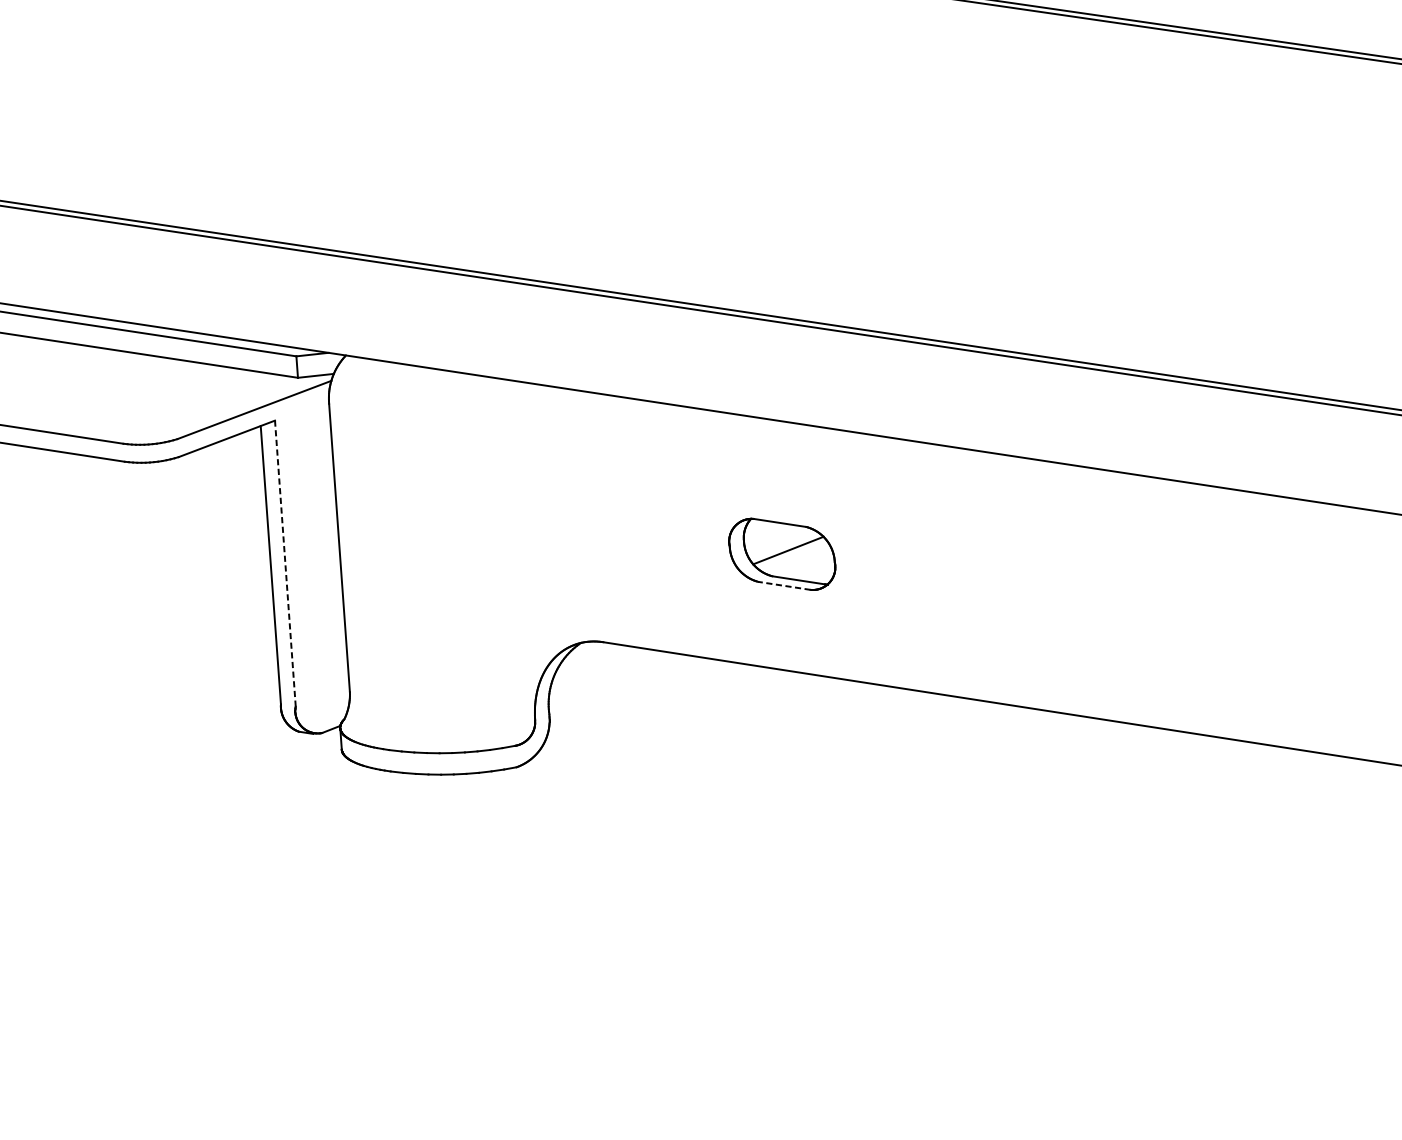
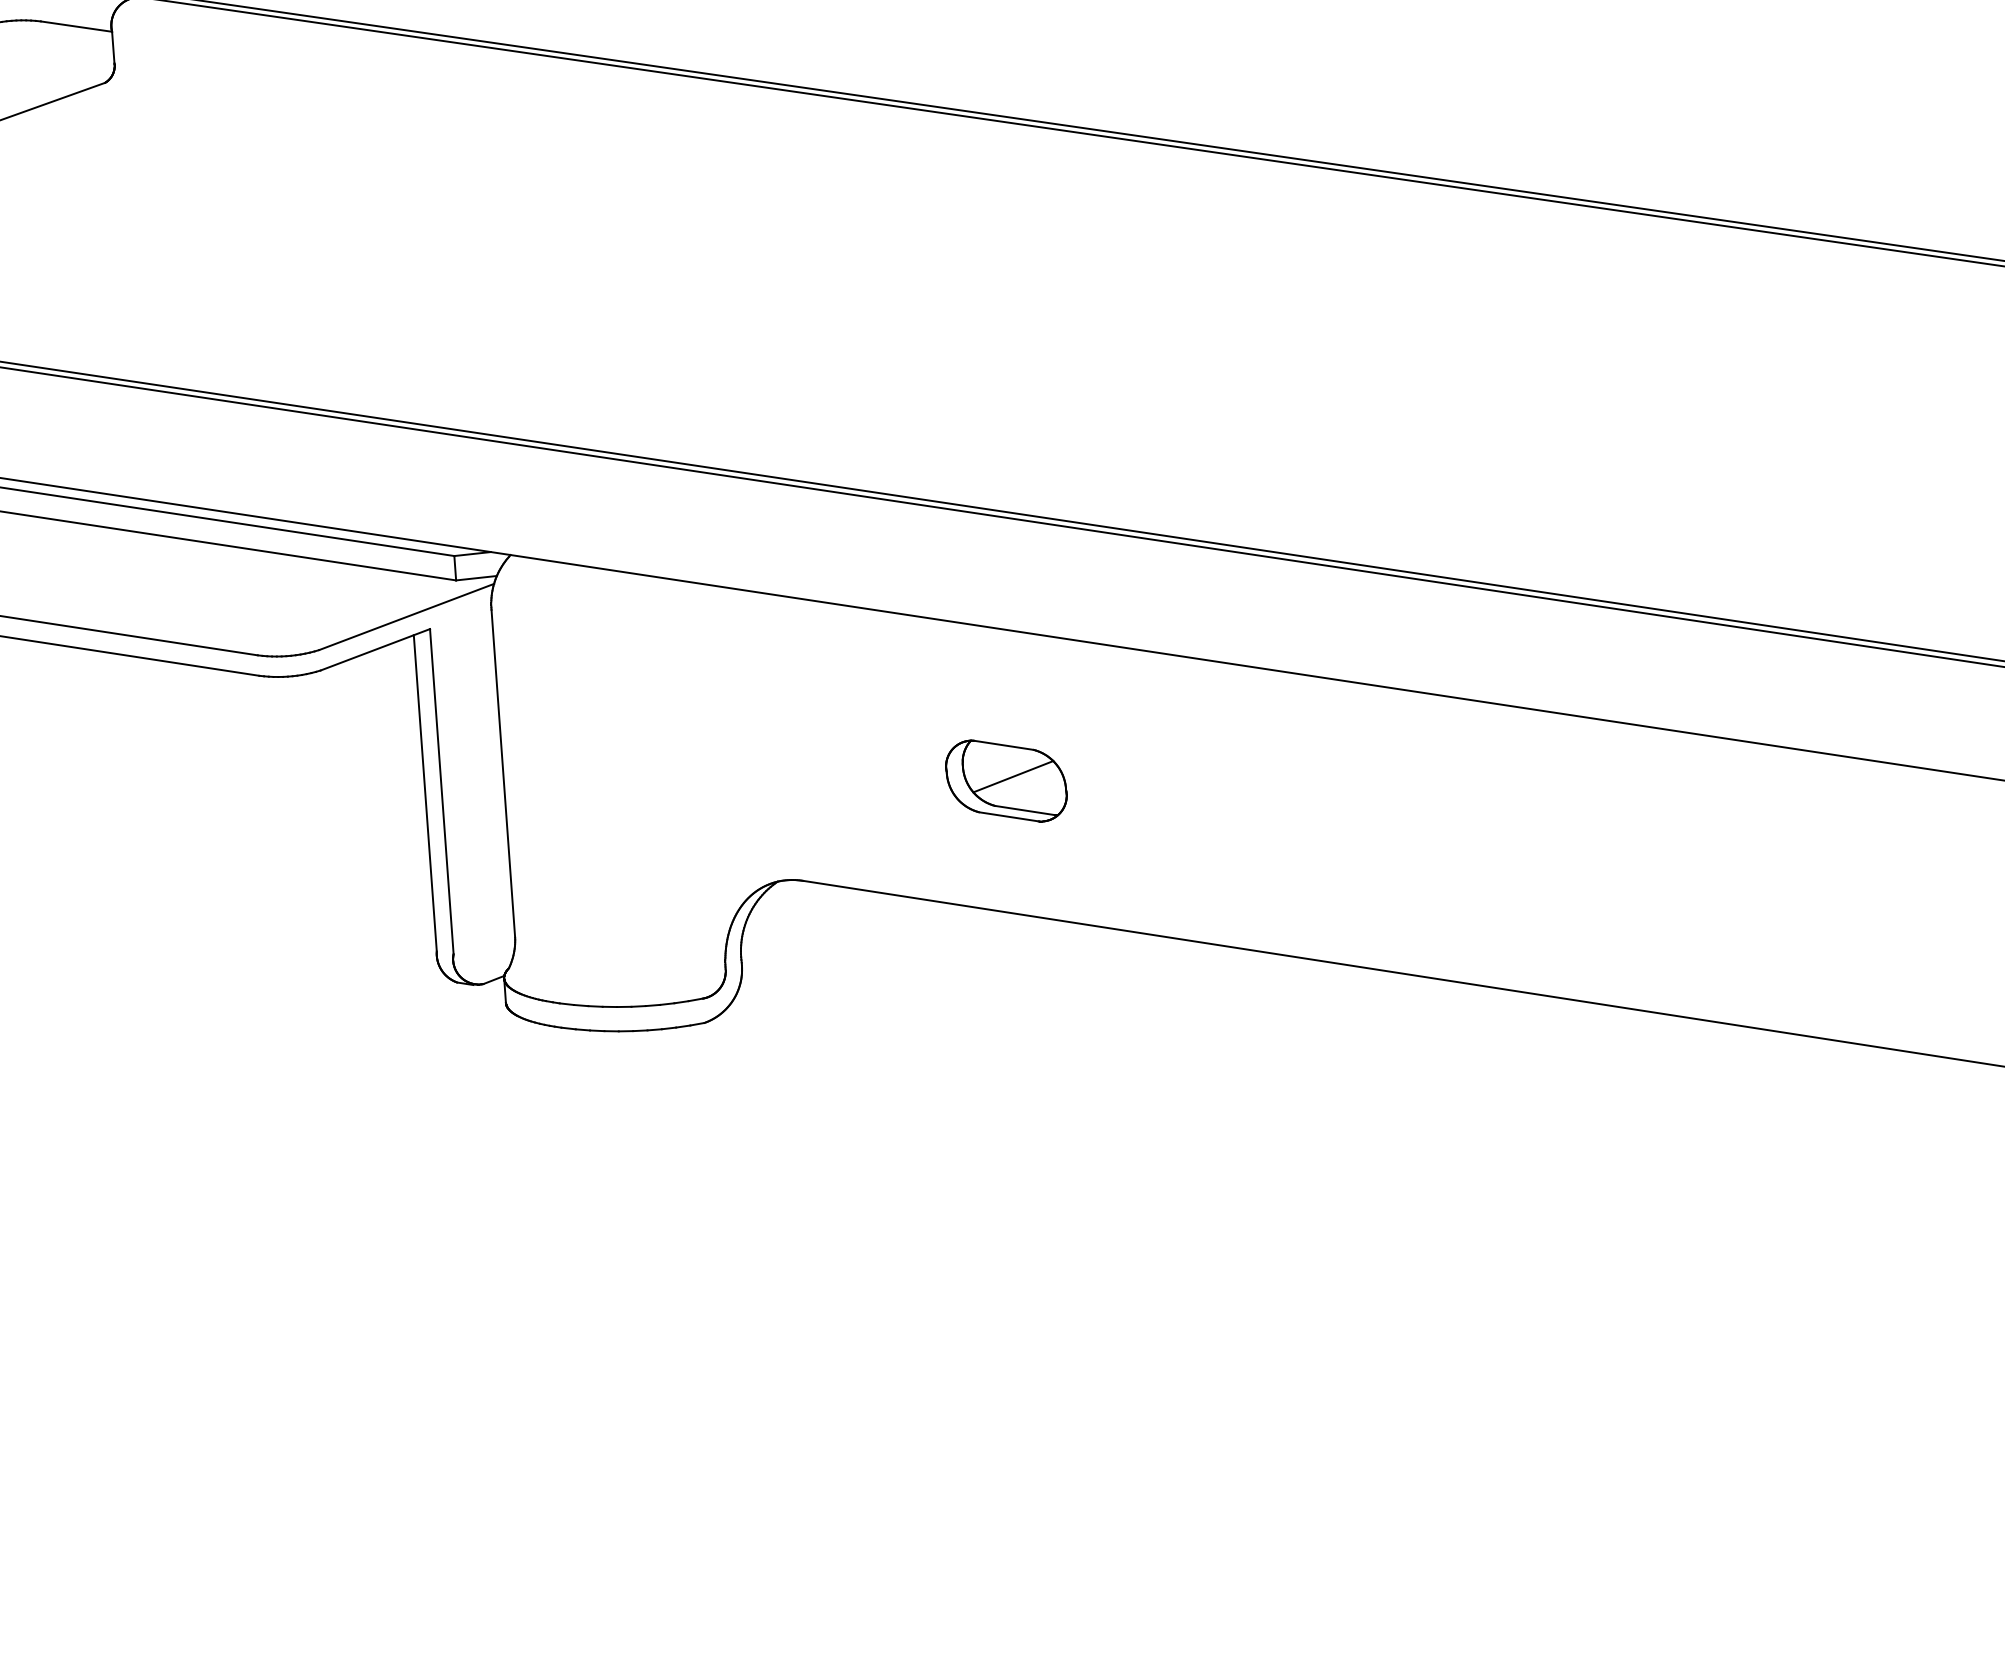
line: (285, 563) -> (441, 791), dashed -> solid
line: (784, 585) -> (1008, 816), dashed -> solid

